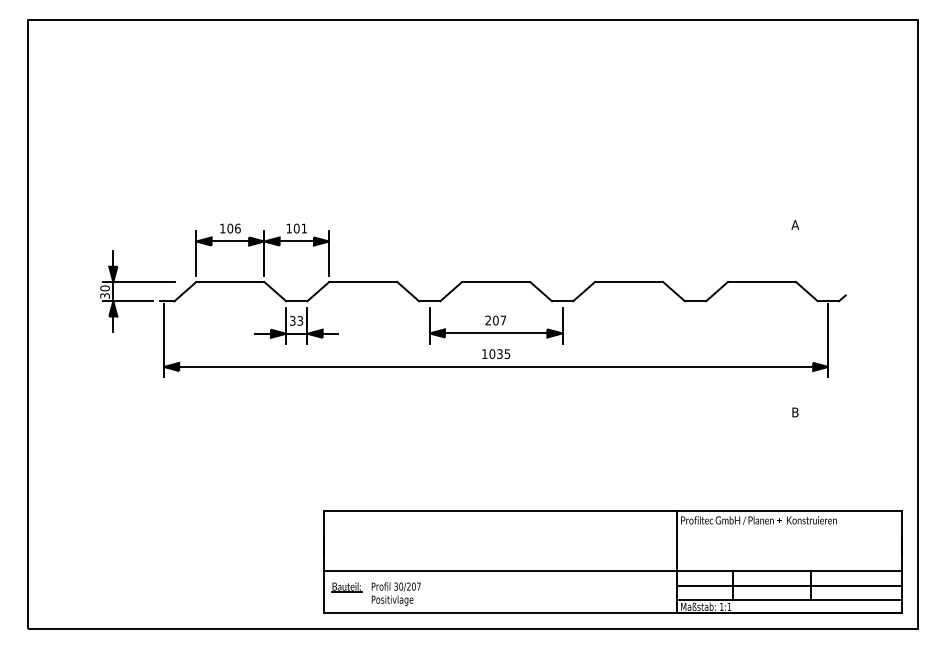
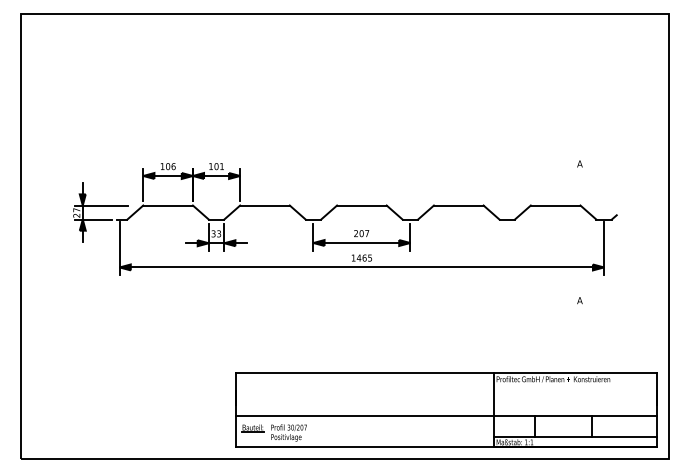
text: (104, 291) -> (76, 212), 30 -> 27
text: (495, 353) -> (361, 257), 1035 -> 1465
text: (794, 412) -> (579, 300), B -> A
line: (788, 585) -> (574, 426), removed

